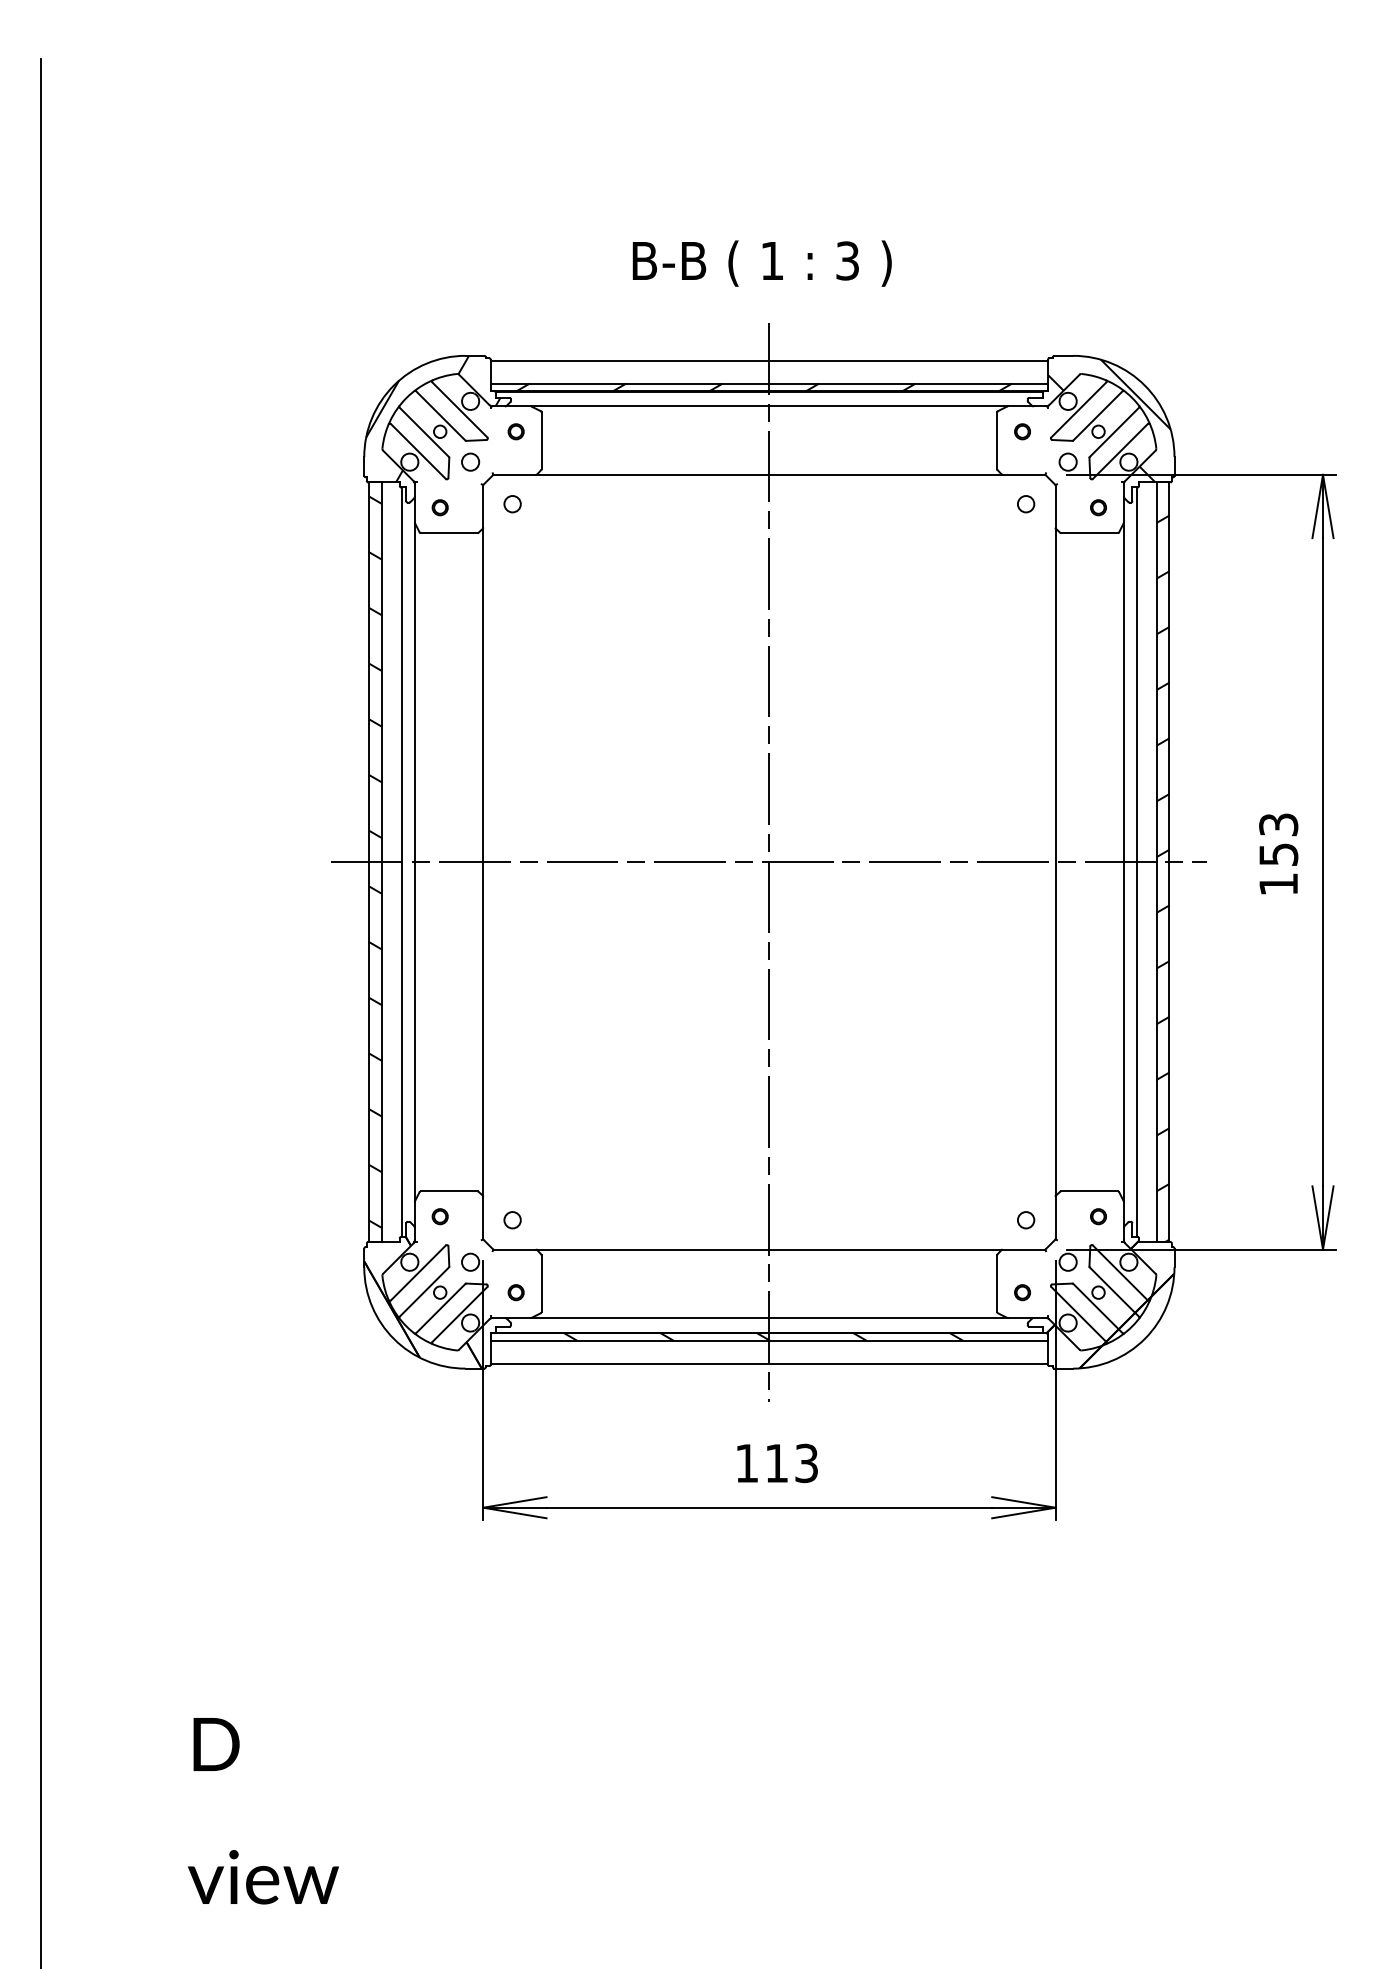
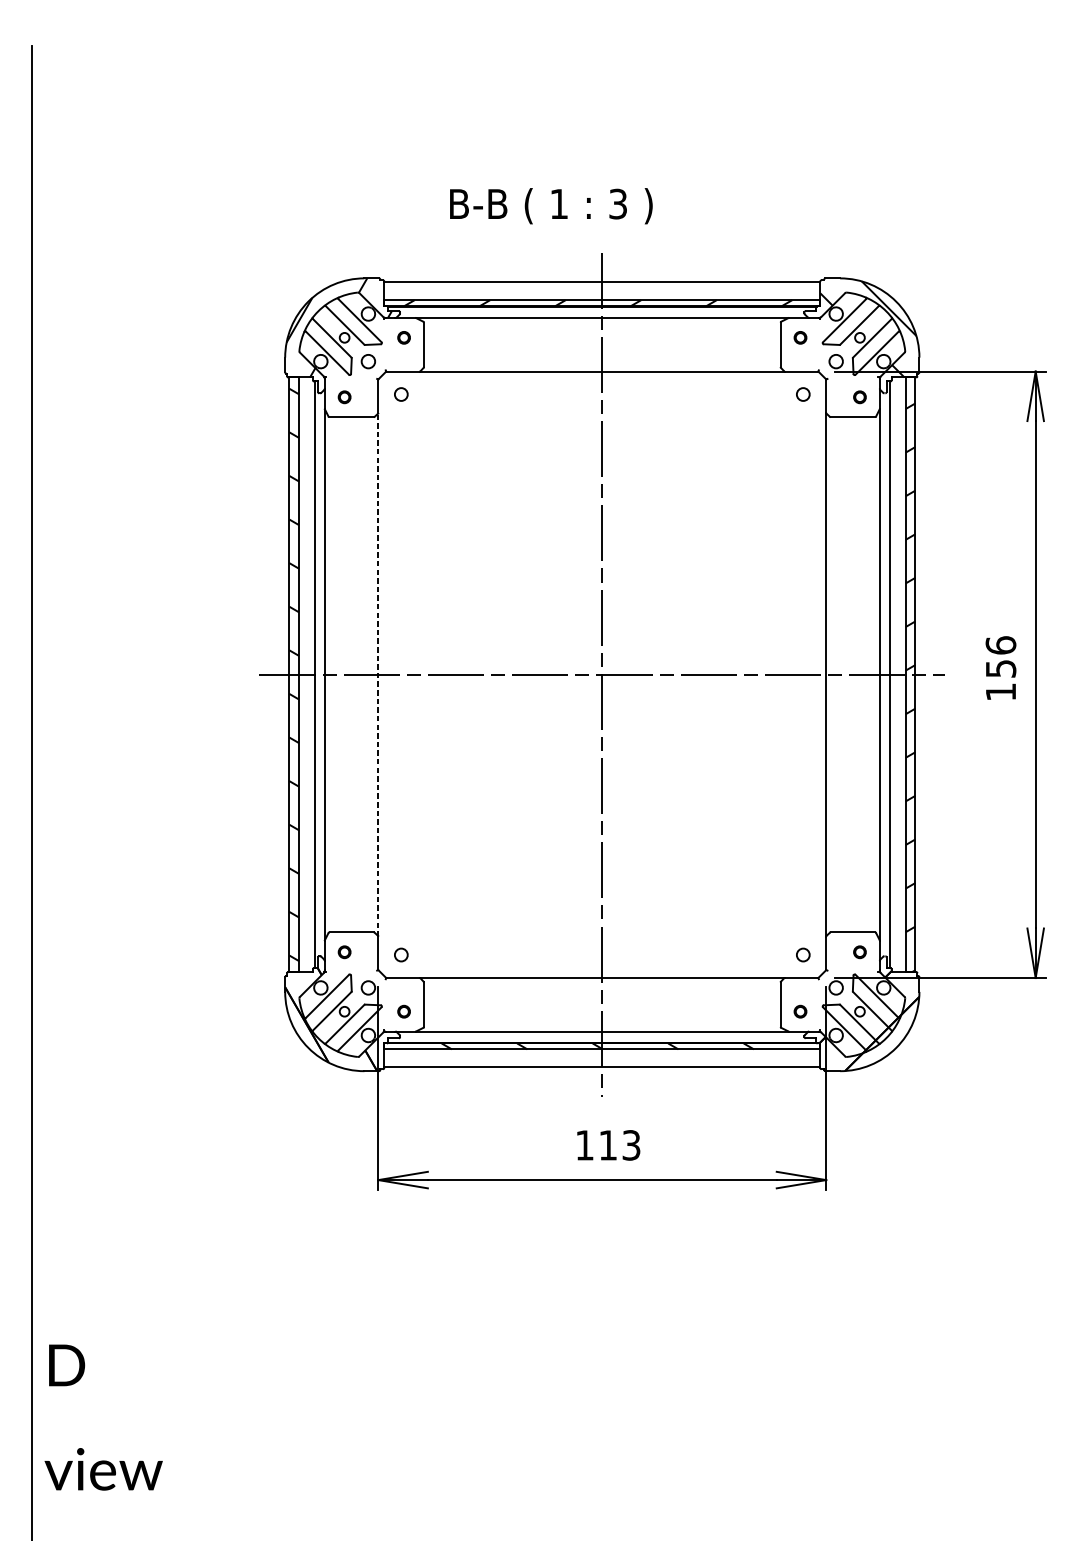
text: (761, 263) -> (550, 206), moved
text: (1278, 824) -> (1000, 645), 153 -> 156
line: (483, 862) -> (378, 674), solid -> dashed
text: (263, 1811) -> (103, 1417), moved

